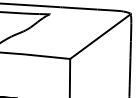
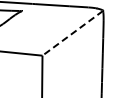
line: (100, 36) -> (72, 33), solid -> dashed

